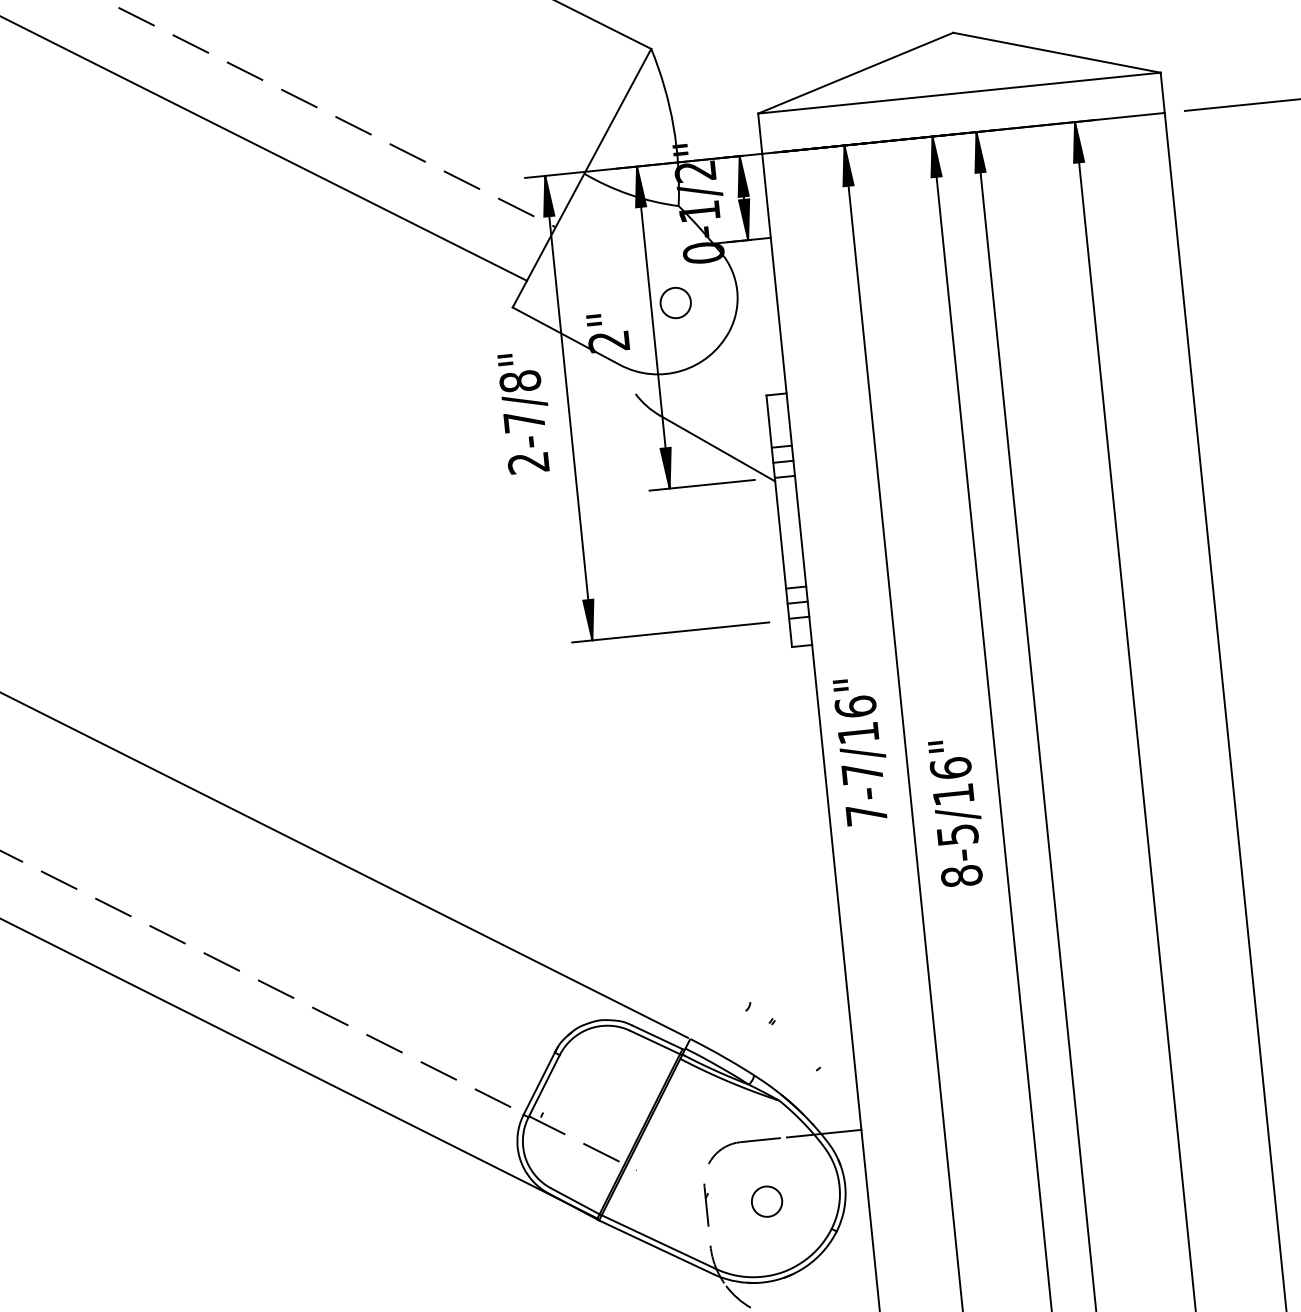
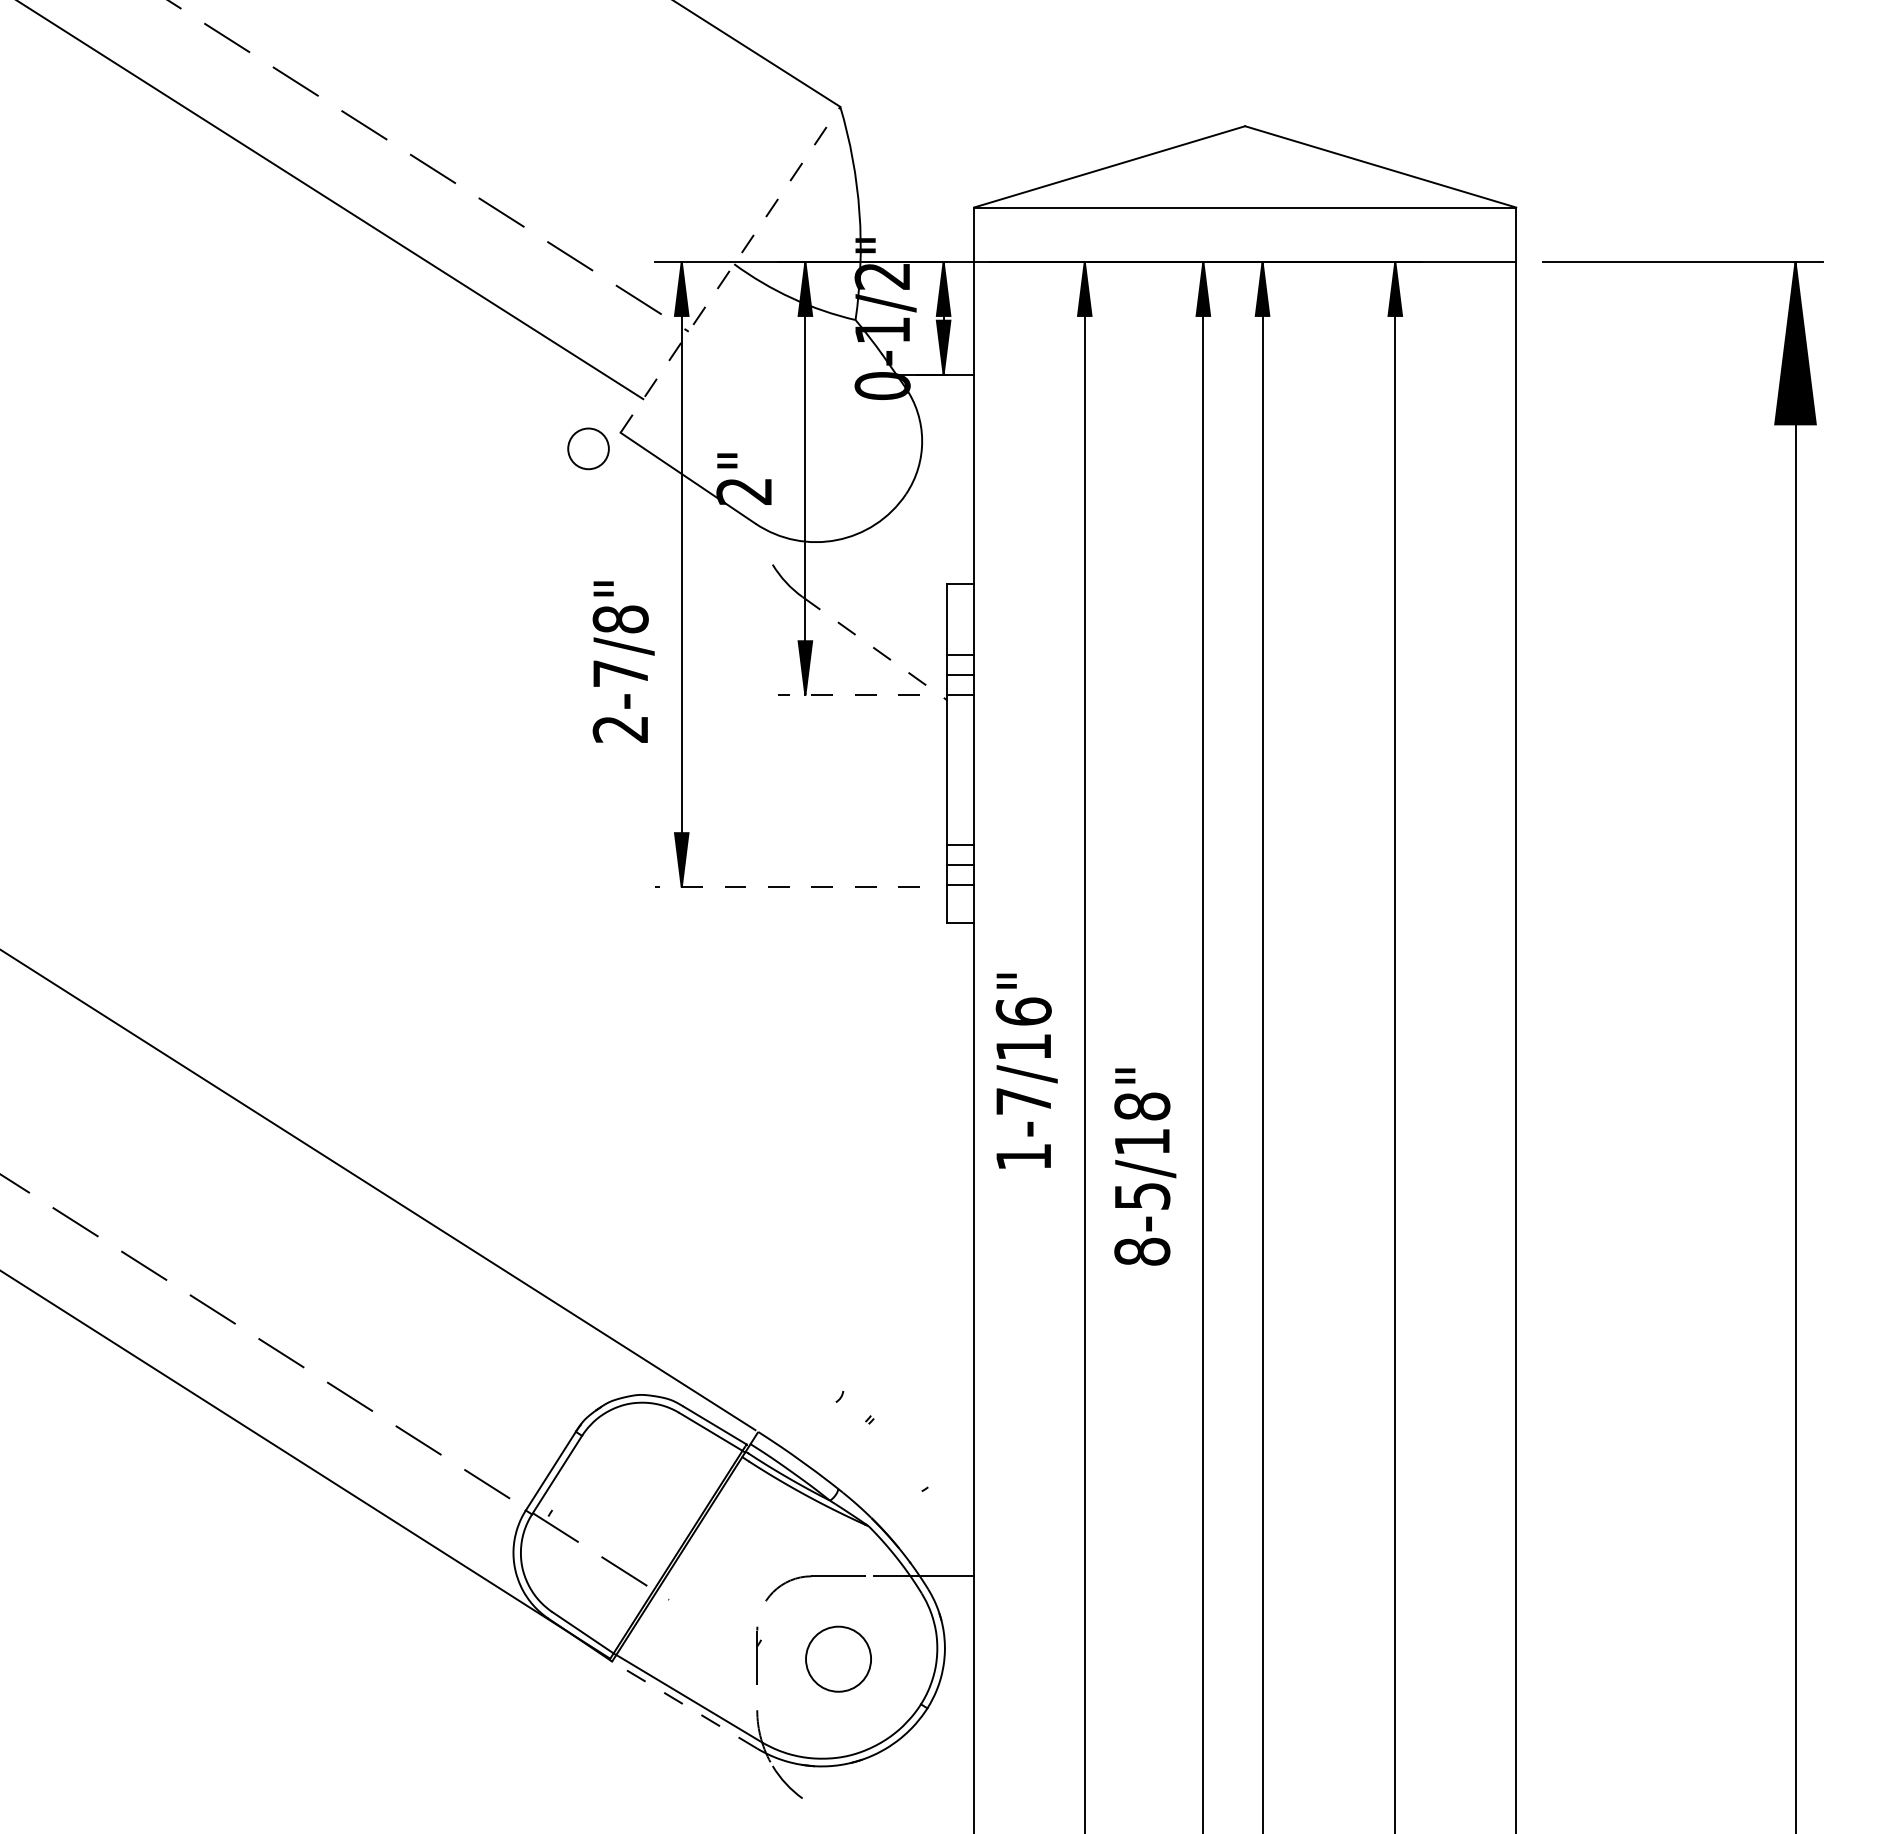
line: (581, 177) -> (730, 269), solid -> dashed
circle: (675, 302) -> (588, 448), moved
text: (525, 412) -> (623, 661), moved
line: (717, 448) -> (874, 648), solid -> dashed
line: (702, 485) -> (849, 695), solid -> dashed
line: (670, 632) -> (787, 887), solid -> dashed
text: (951, 768) -> (1142, 1106), 8-5/16" -> 8-5/18"
text: (866, 815) -> (1023, 1157), 7-7/16" -> 1-7/16"
circle: (766, 1201) -> (838, 1658), size x1.6
line: (656, 1247) -> (684, 1705), solid -> dashed

